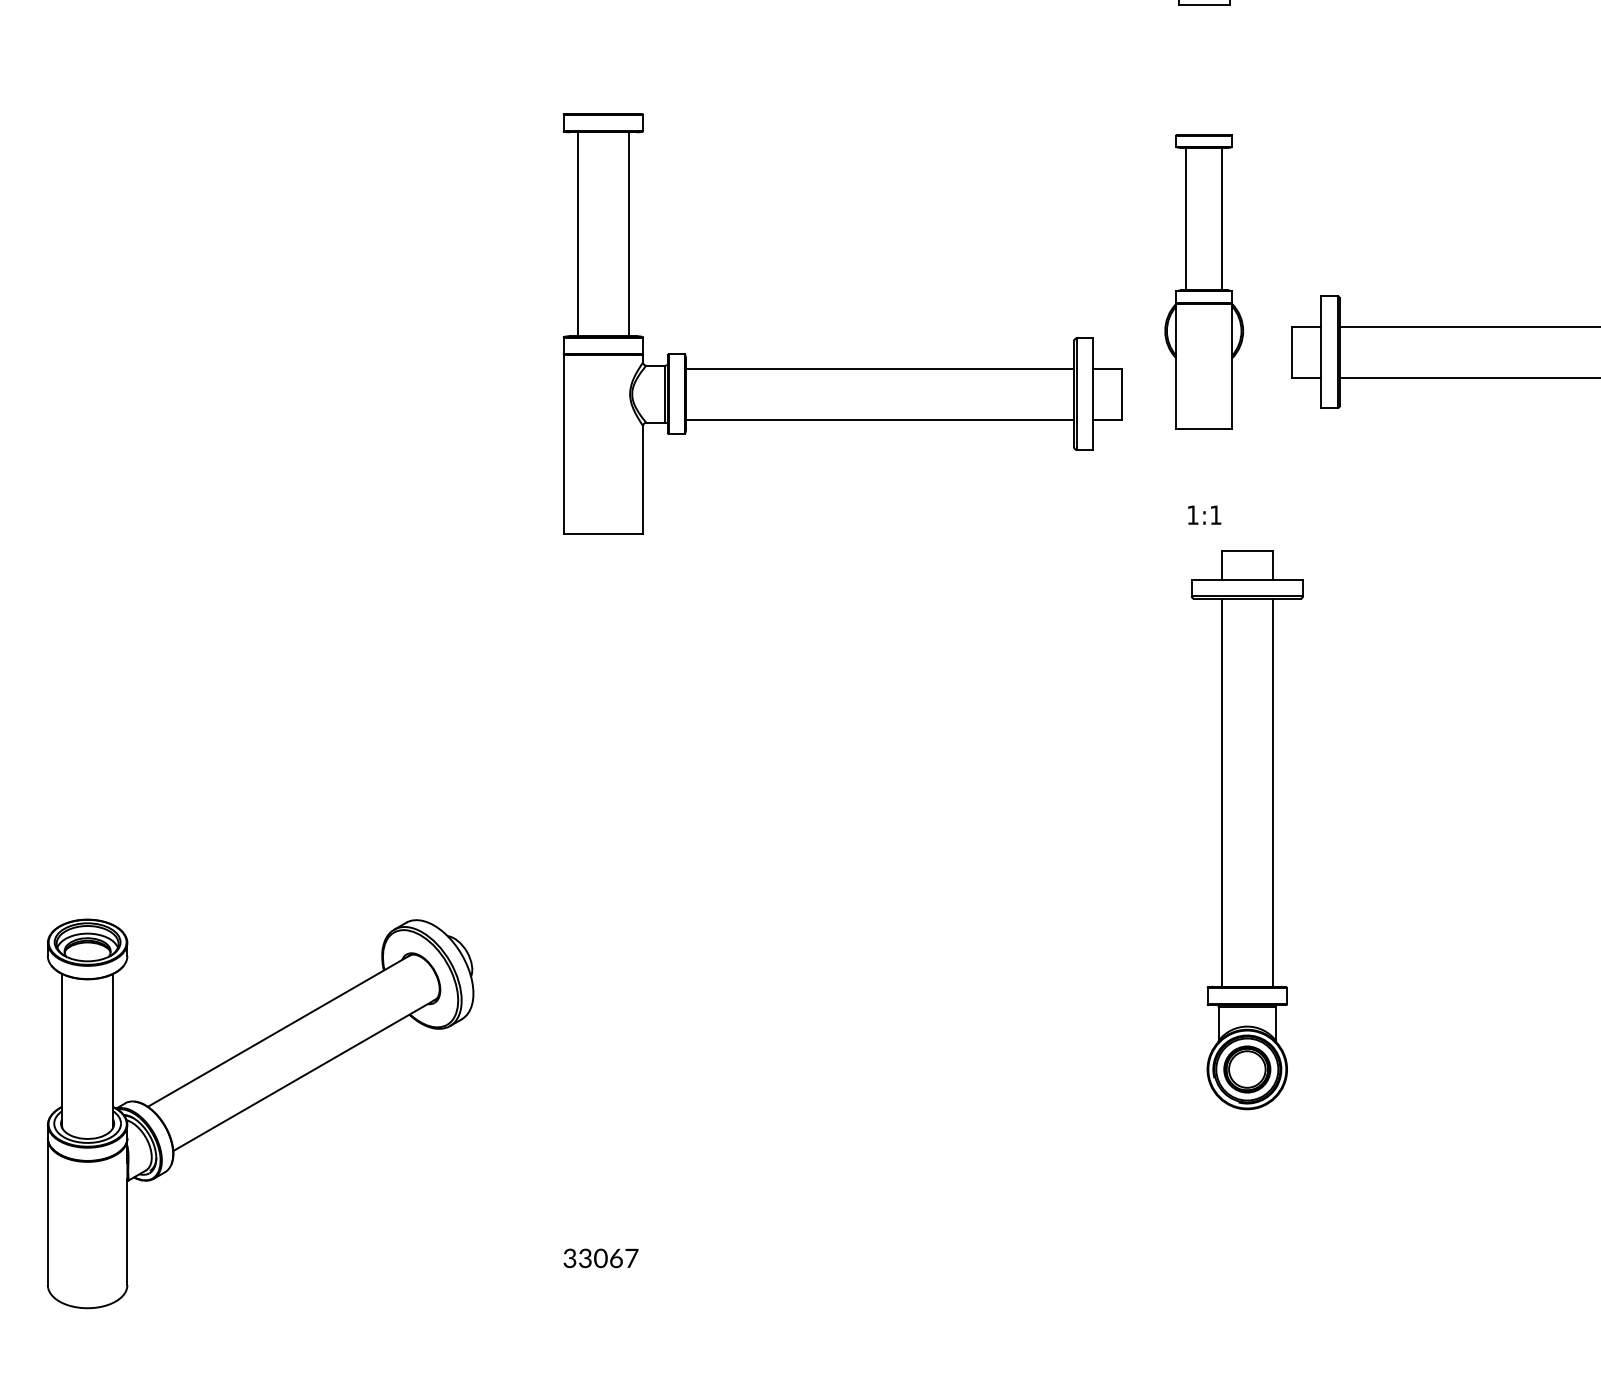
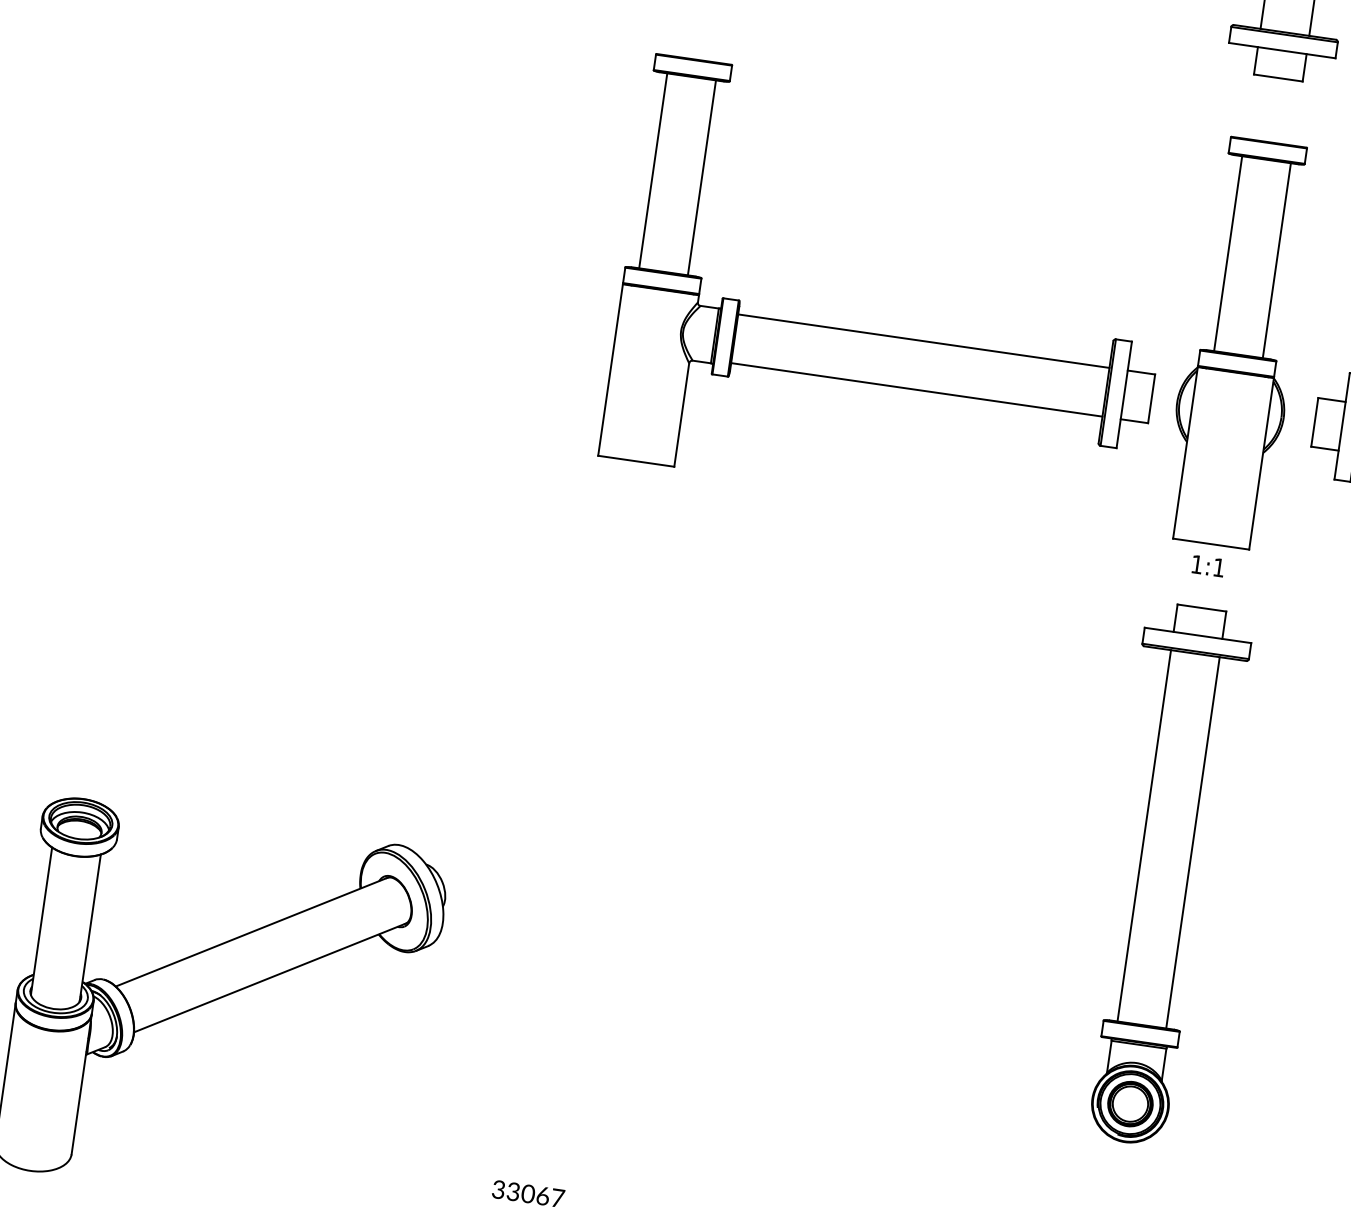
part: (1203, 281) -> (1239, 342), size x1.43
part: (842, 368) -> (887, 335), moved
part: (1246, 830) -> (1162, 875), moved

